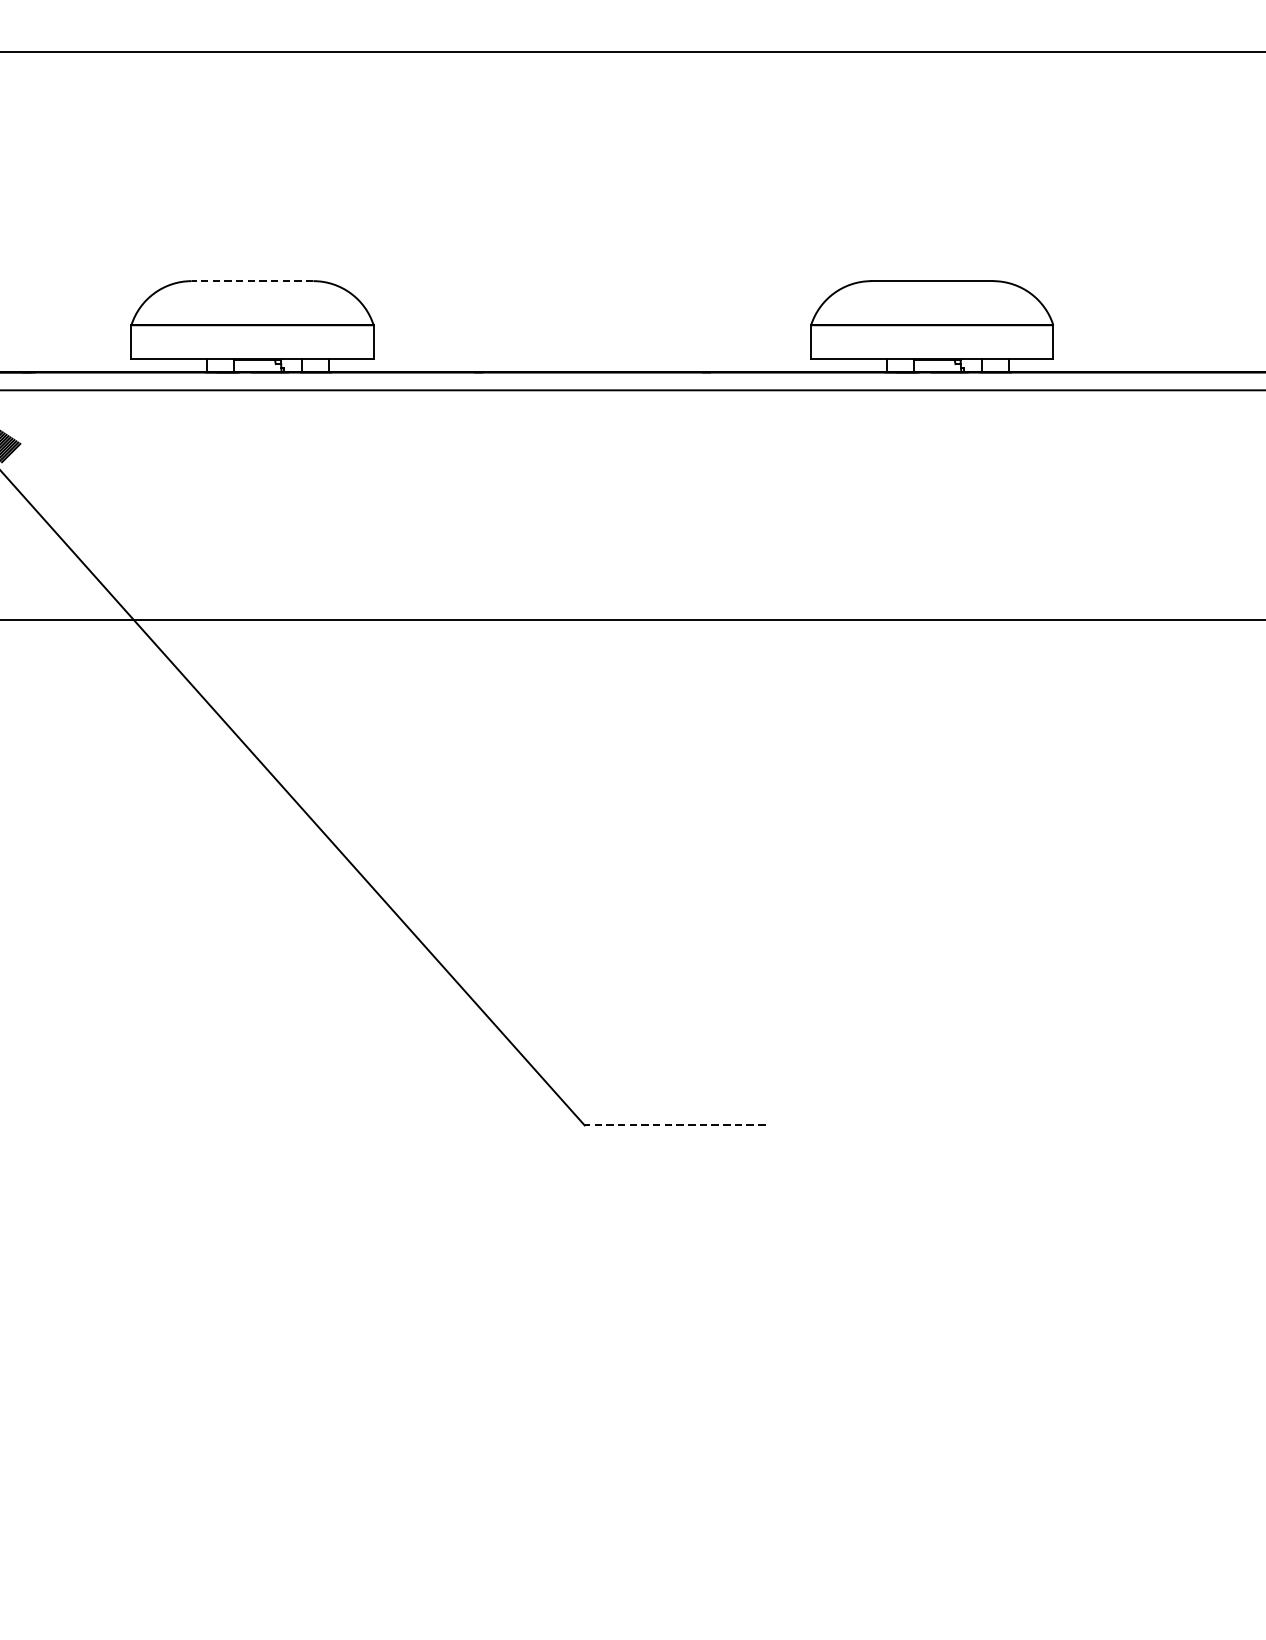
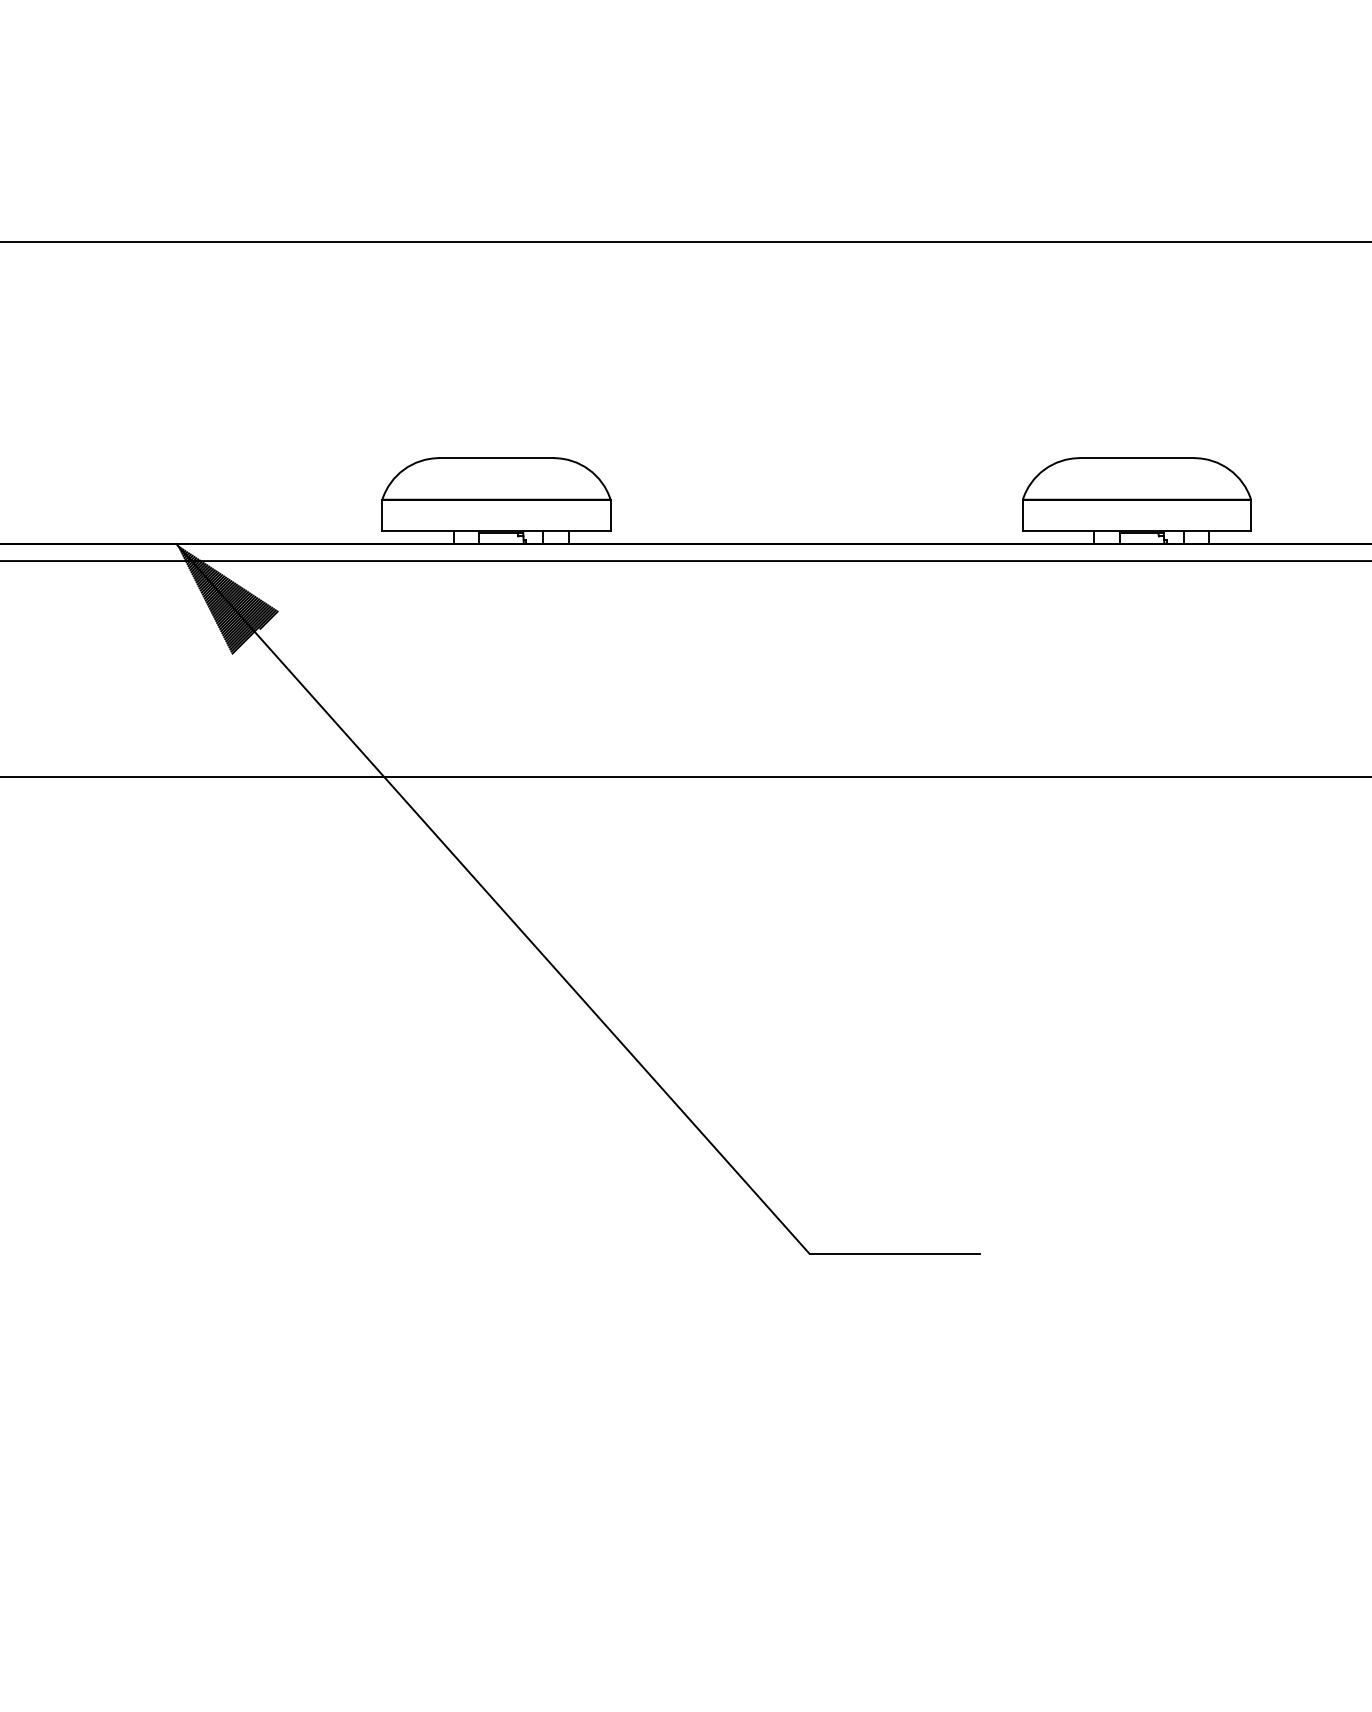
line: (251, 281) -> (495, 458), dashed -> solid
line: (674, 1125) -> (894, 1253), dashed -> solid

